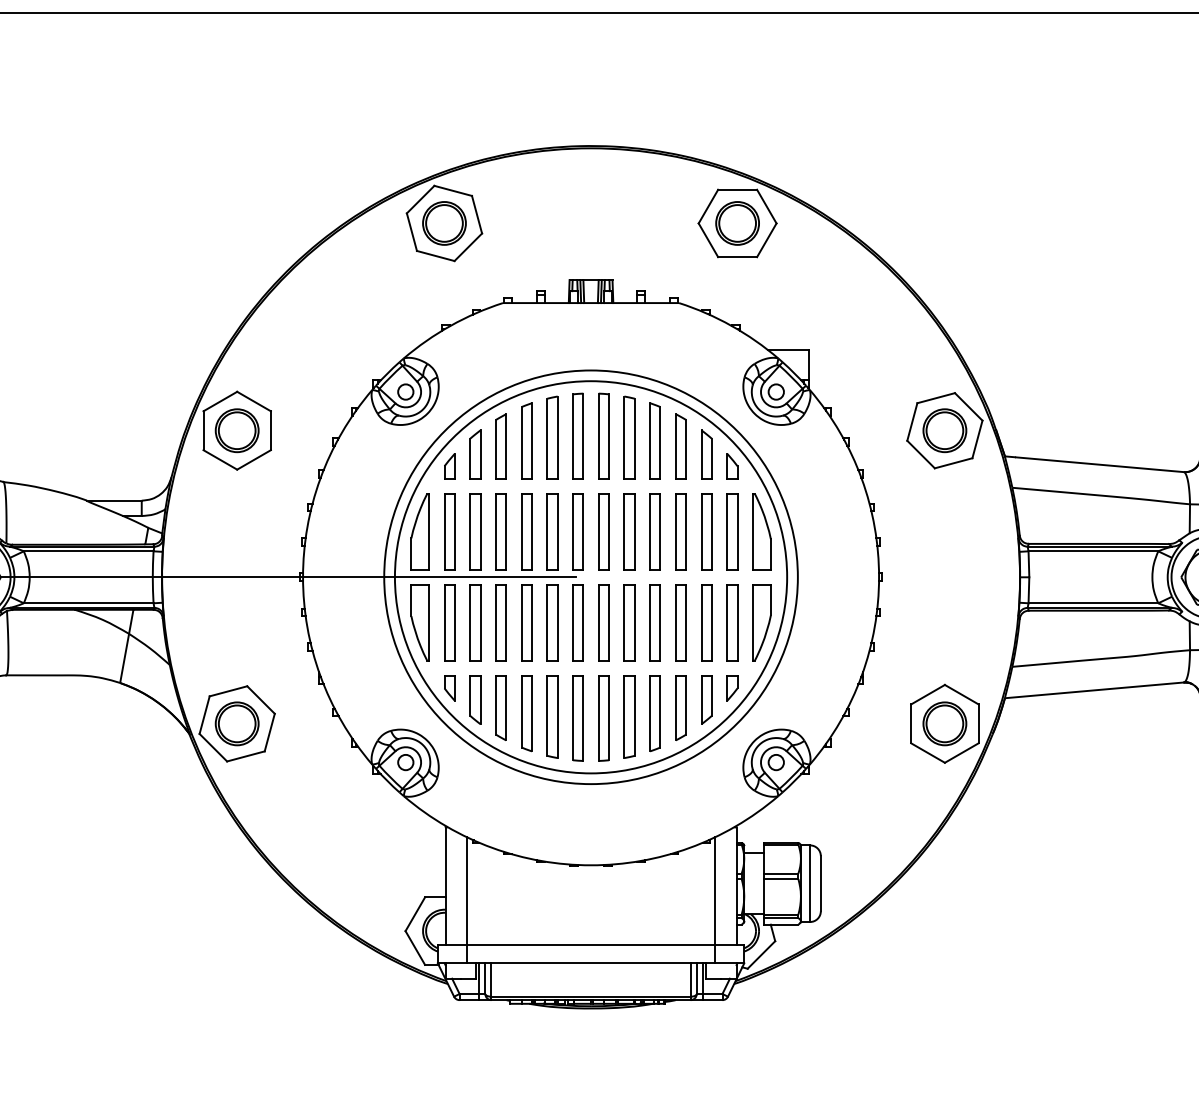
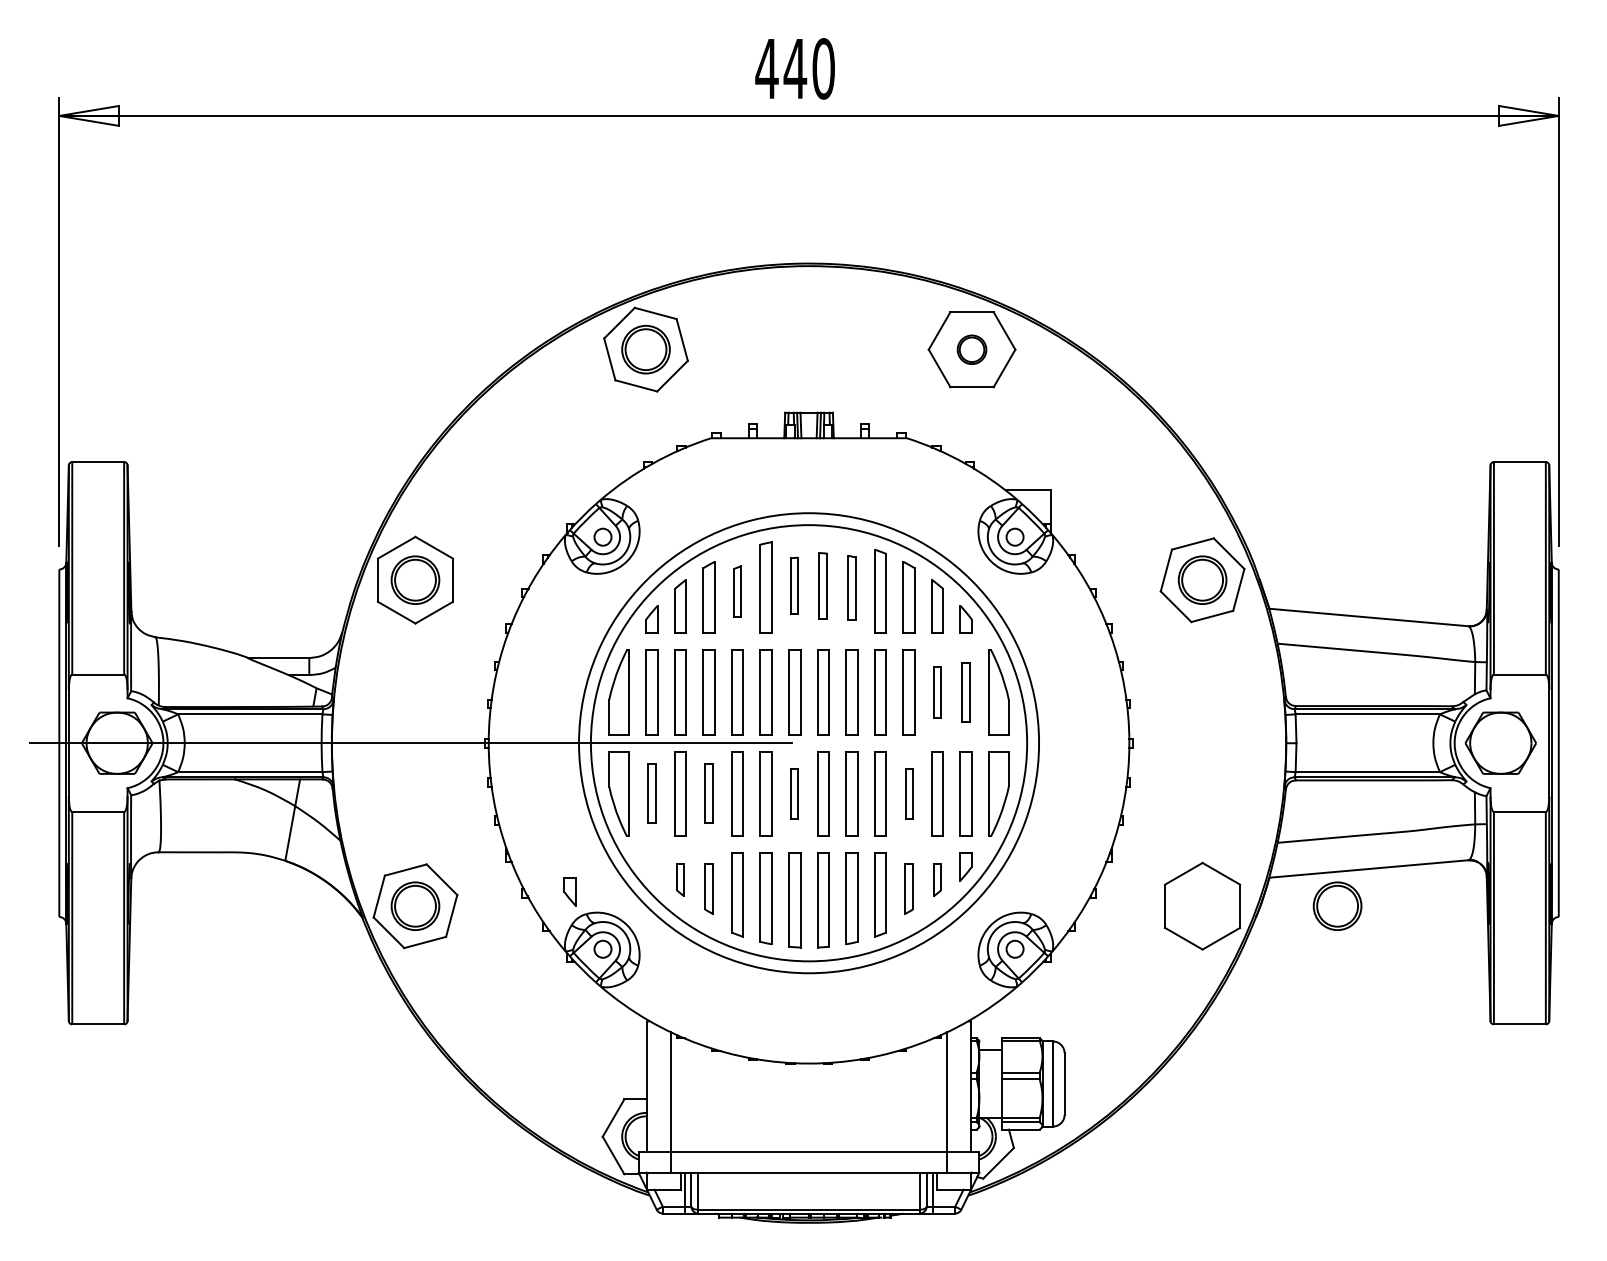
part: (737, 223) -> (971, 349), size x0.6
part: (577, 435) -> (794, 585), size x0.6
part: (604, 435) -> (823, 585), size x0.7
part: (629, 437) -> (851, 587), size x0.7
part: (526, 440) -> (737, 591), size x0.6
part: (706, 531) -> (937, 692), size x0.6
part: (731, 531) -> (965, 692), size x0.7
part: (449, 622) -> (651, 793), size x0.7
part: (500, 622) -> (708, 793), size x0.7
part: (577, 622) -> (794, 793), size x0.6
part: (680, 622) -> (908, 793), size x0.6
part: (449, 688) -> (569, 891), moved
part: (475, 699) -> (680, 879), size x0.6
part: (706, 699) -> (937, 879), size x0.6
part: (500, 707) -> (708, 888), size x0.7
part: (680, 707) -> (908, 888), size x0.7
part: (944, 723) -> (1337, 905), moved

